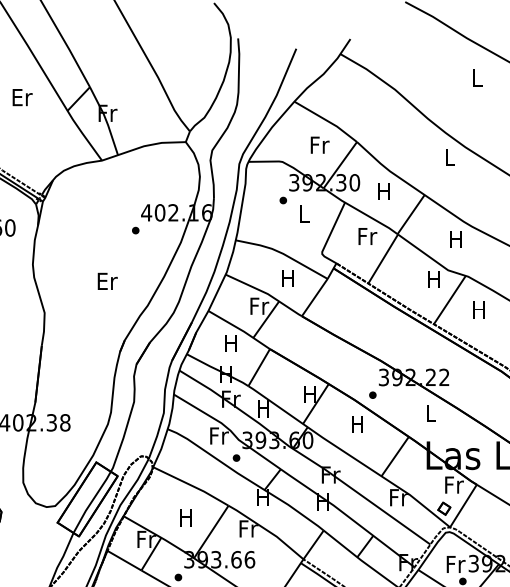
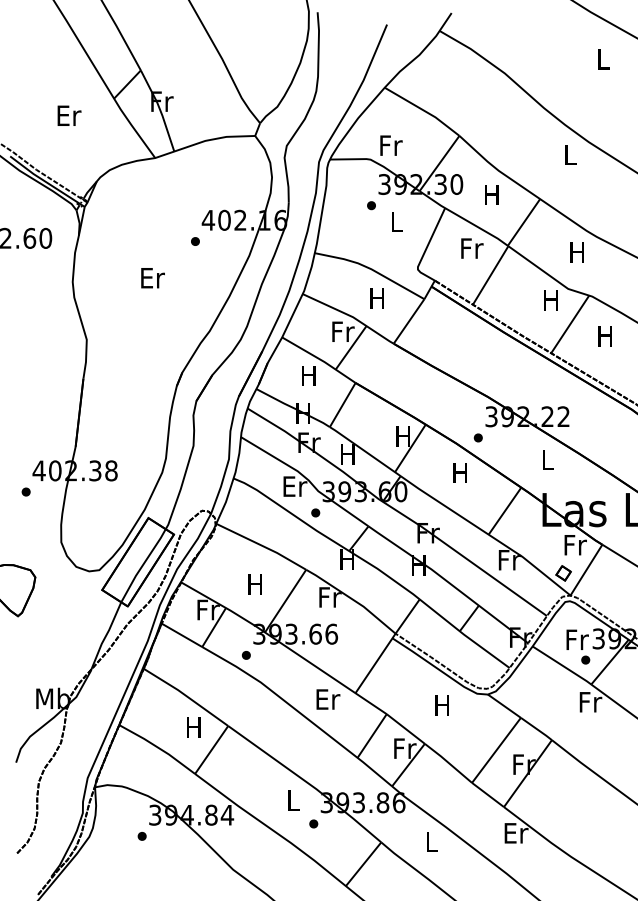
text: (22, 97) -> (69, 115), moved
text: (320, 145) -> (391, 145), moved
text: (107, 281) -> (152, 278), moved
text: (219, 435) -> (295, 486), Fr -> Er

